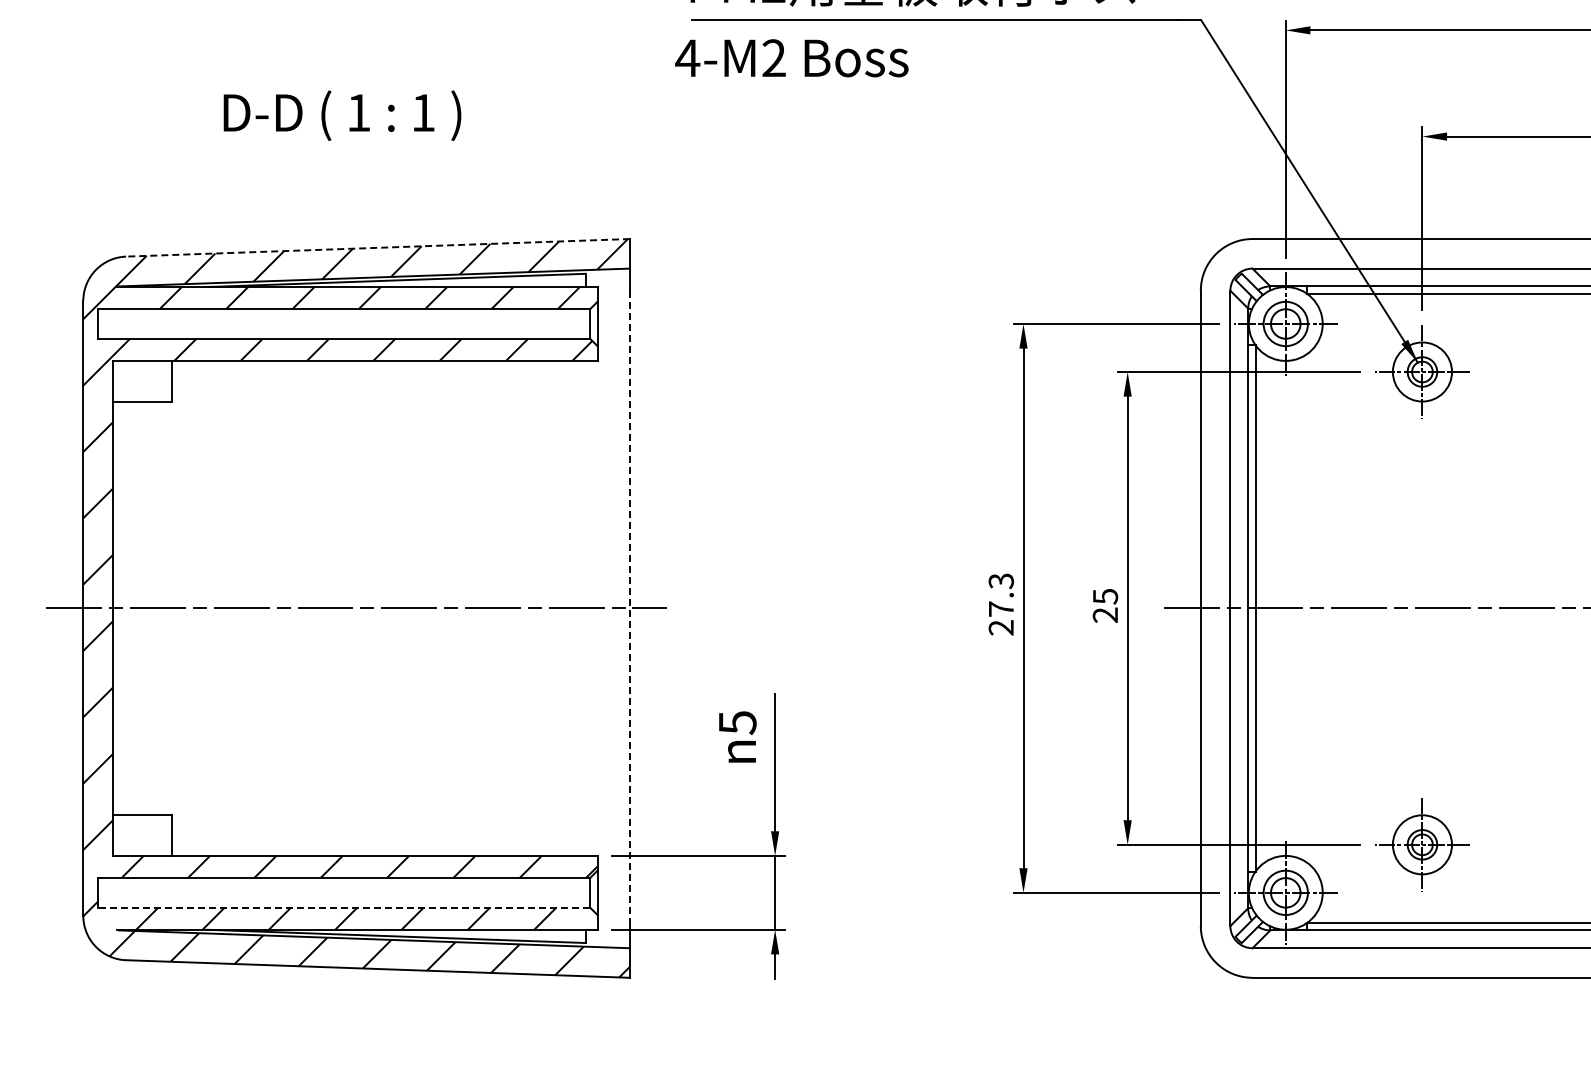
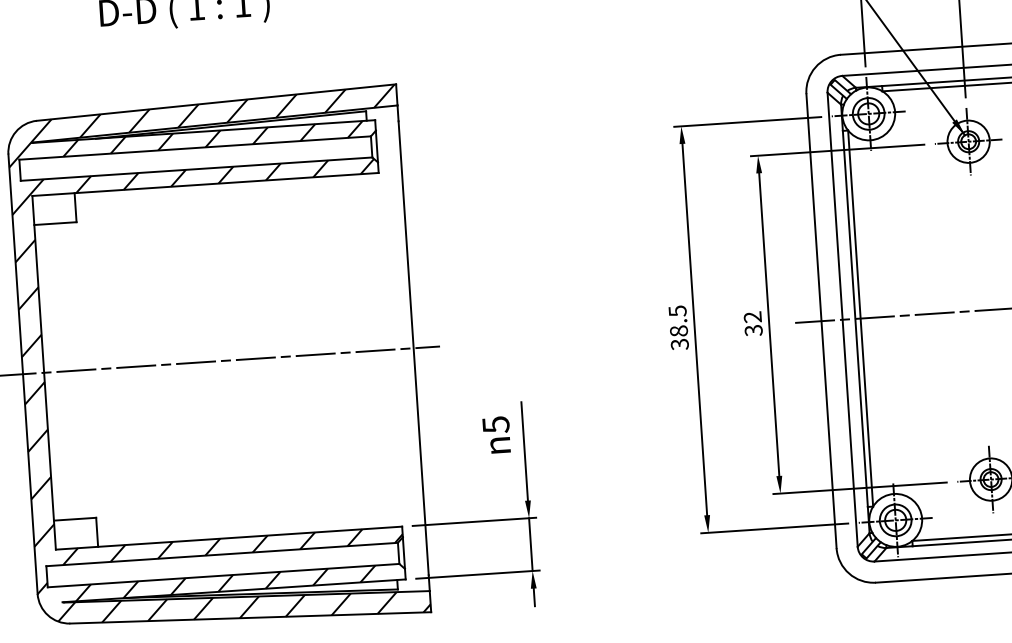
line: (377, 247) -> (216, 102), dashed -> solid
text: (1000, 604) -> (678, 327), 27.3 -> 38.5
text: (1105, 605) -> (753, 323), 25 -> 32
line: (630, 608) -> (414, 348), dashed -> solid
line: (343, 907) -> (223, 575), dashed -> solid

